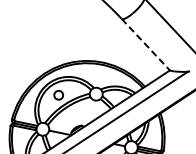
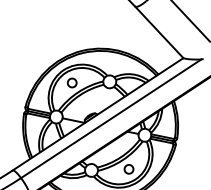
line: (146, 44) -> (159, 32), dashed -> solid

